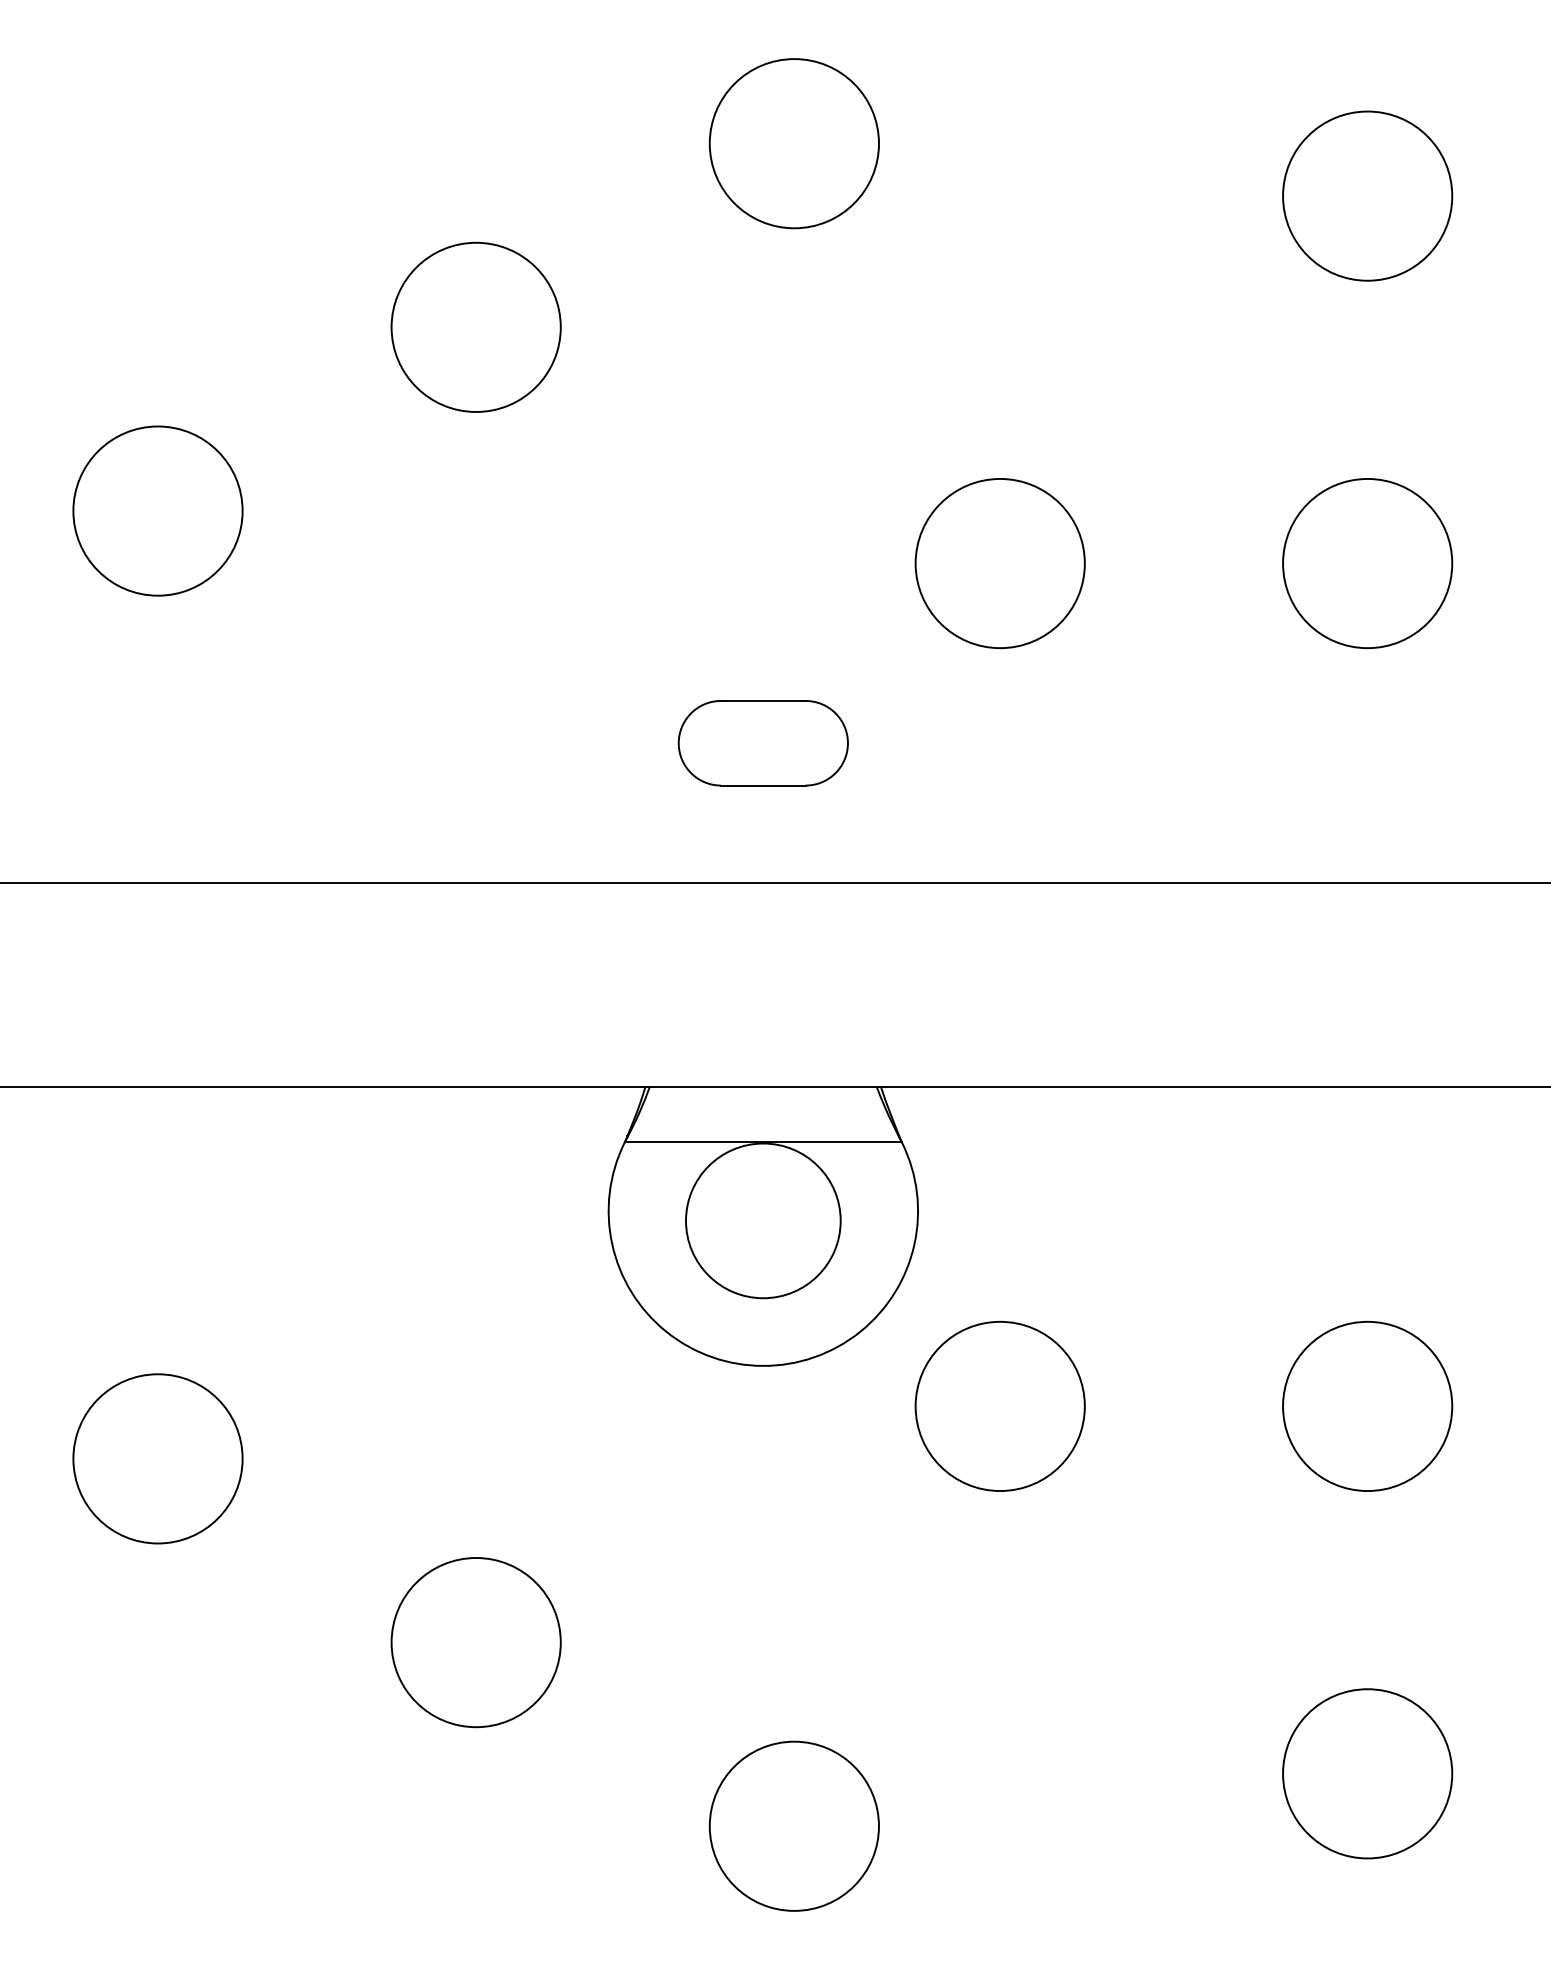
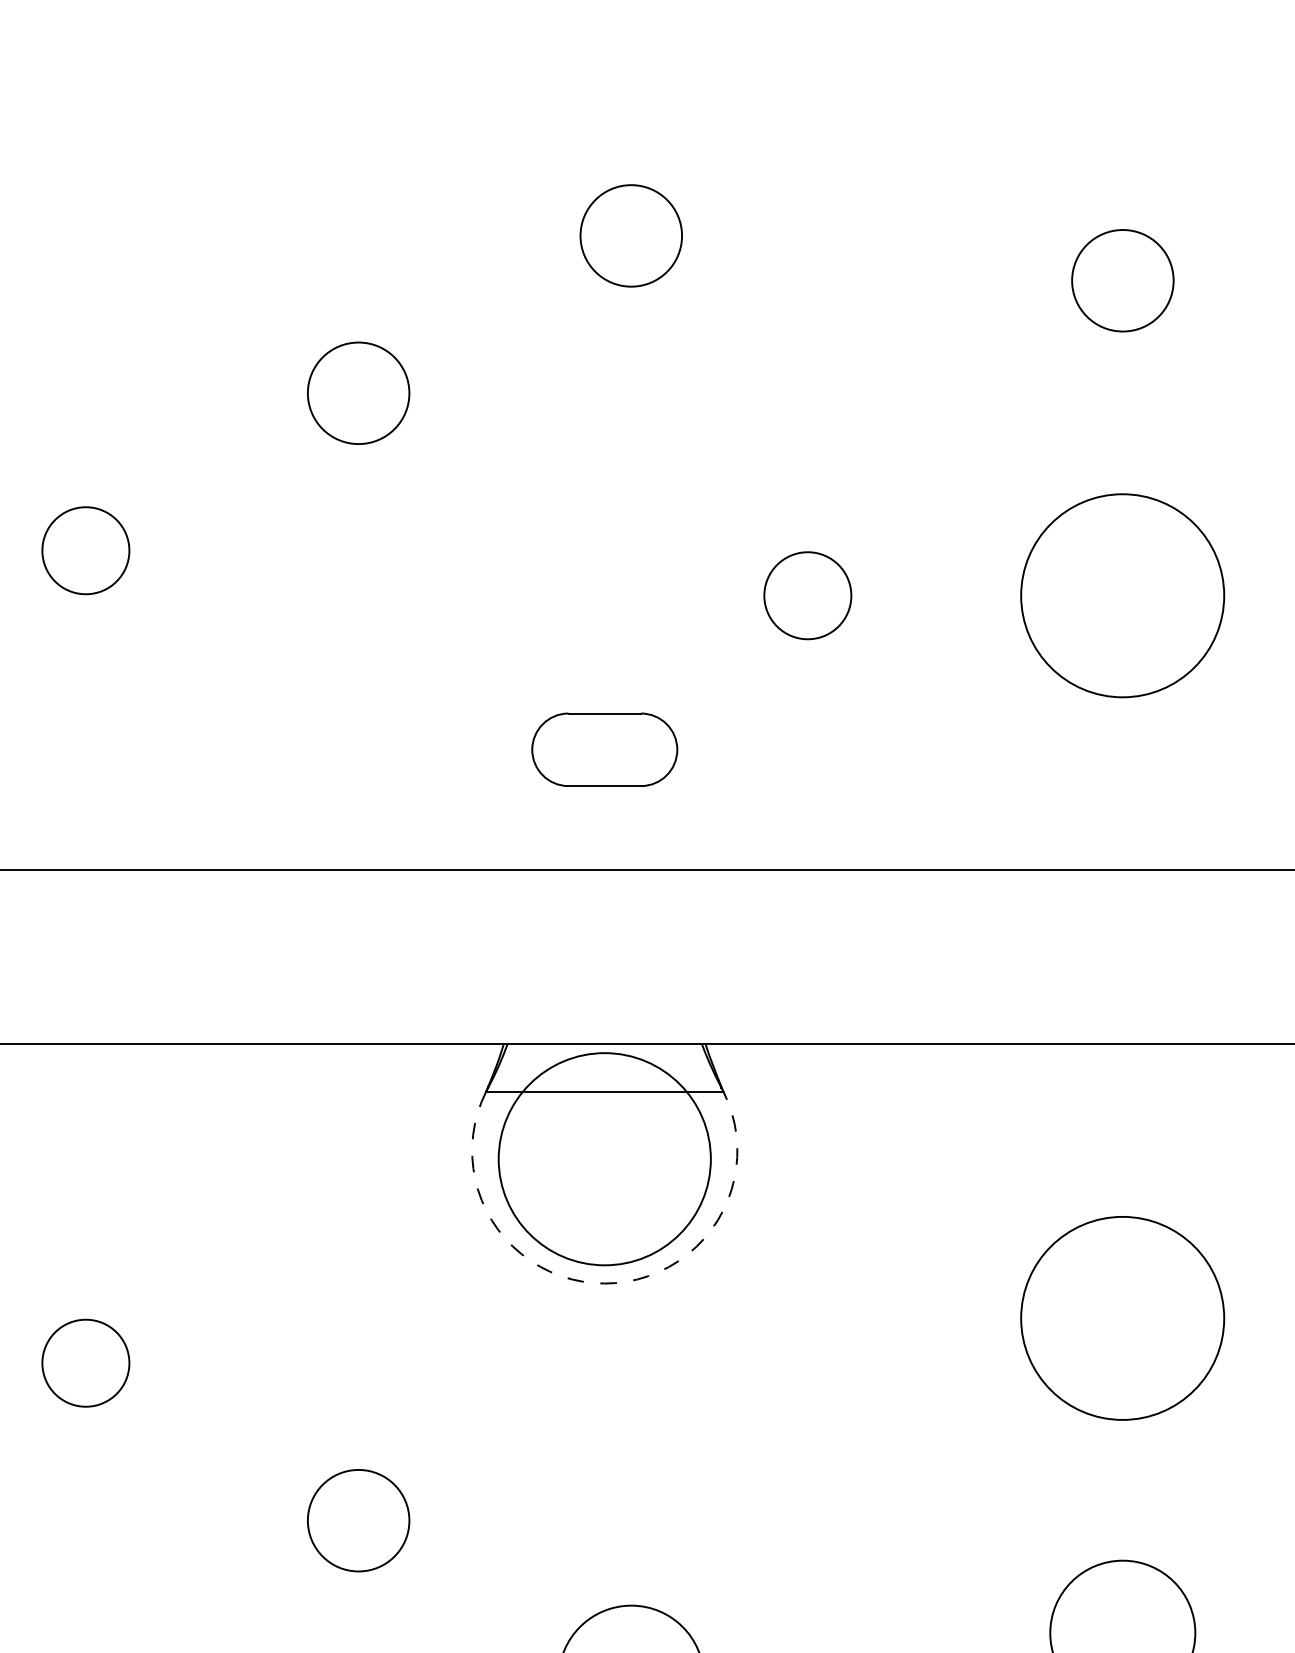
circle: (793, 143) -> (630, 235), size x0.7
circle: (1367, 195) -> (1122, 280), size x0.7
circle: (475, 327) -> (358, 393), size x0.7
circle: (157, 510) -> (85, 550), size x0.6
circle: (999, 563) -> (807, 595), size x0.6
circle: (1367, 563) -> (1122, 595), size x1.4
circle: (763, 1220) -> (604, 1158), size x1.6
arc: (763, 1365) -> (604, 1283), solid -> dashed
circle: (999, 1405) -> (807, 1317), removed
circle: (1367, 1405) -> (1122, 1317), size x1.4
circle: (157, 1458) -> (85, 1362), size x0.6
circle: (475, 1642) -> (358, 1520), size x0.7

